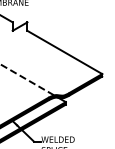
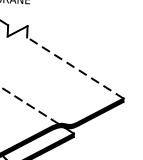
line: (64, 52) -> (74, 68), solid -> dashed

